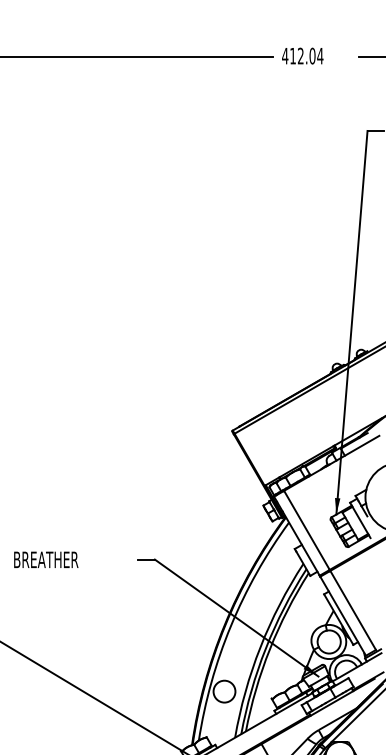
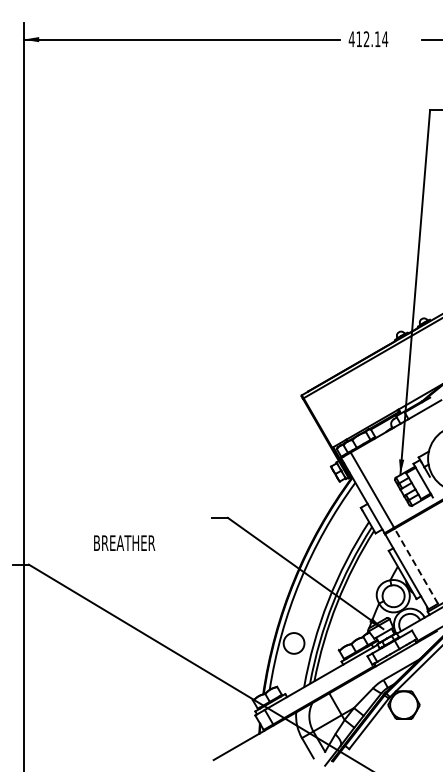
text: (312, 56) -> (377, 39), 412.04 -> 412.14
text: (46, 559) -> (124, 542), moved
line: (353, 609) -> (416, 565), solid -> dashed

